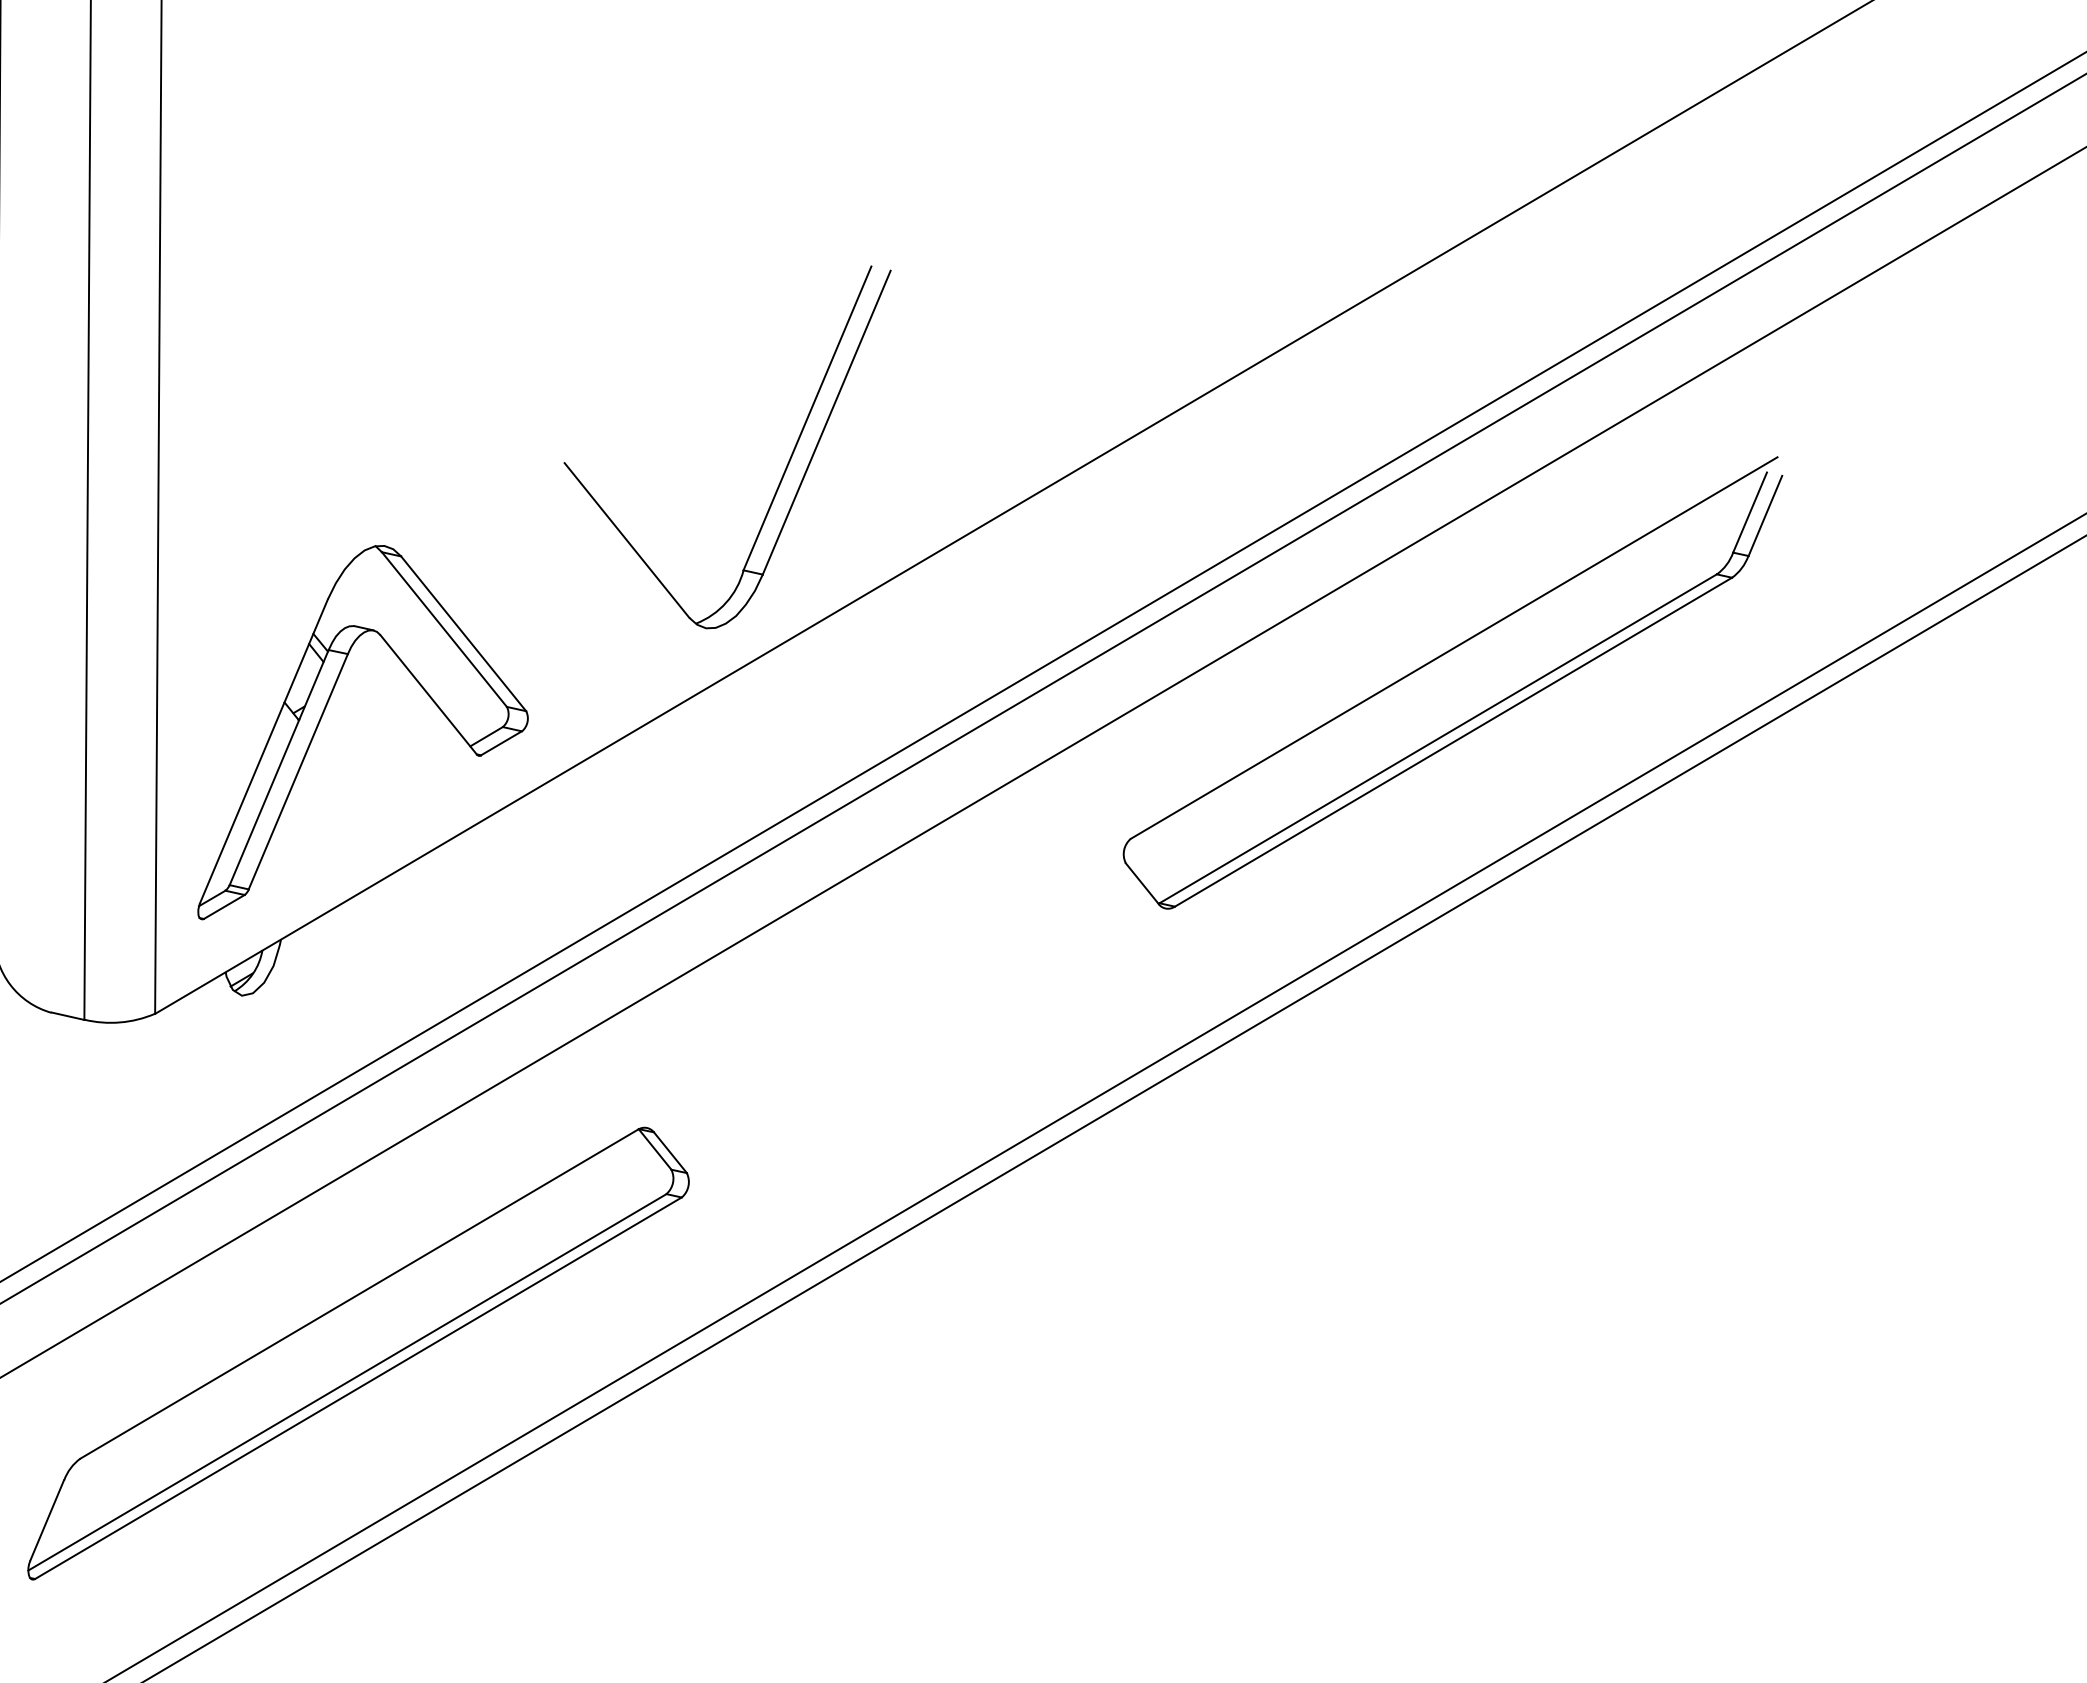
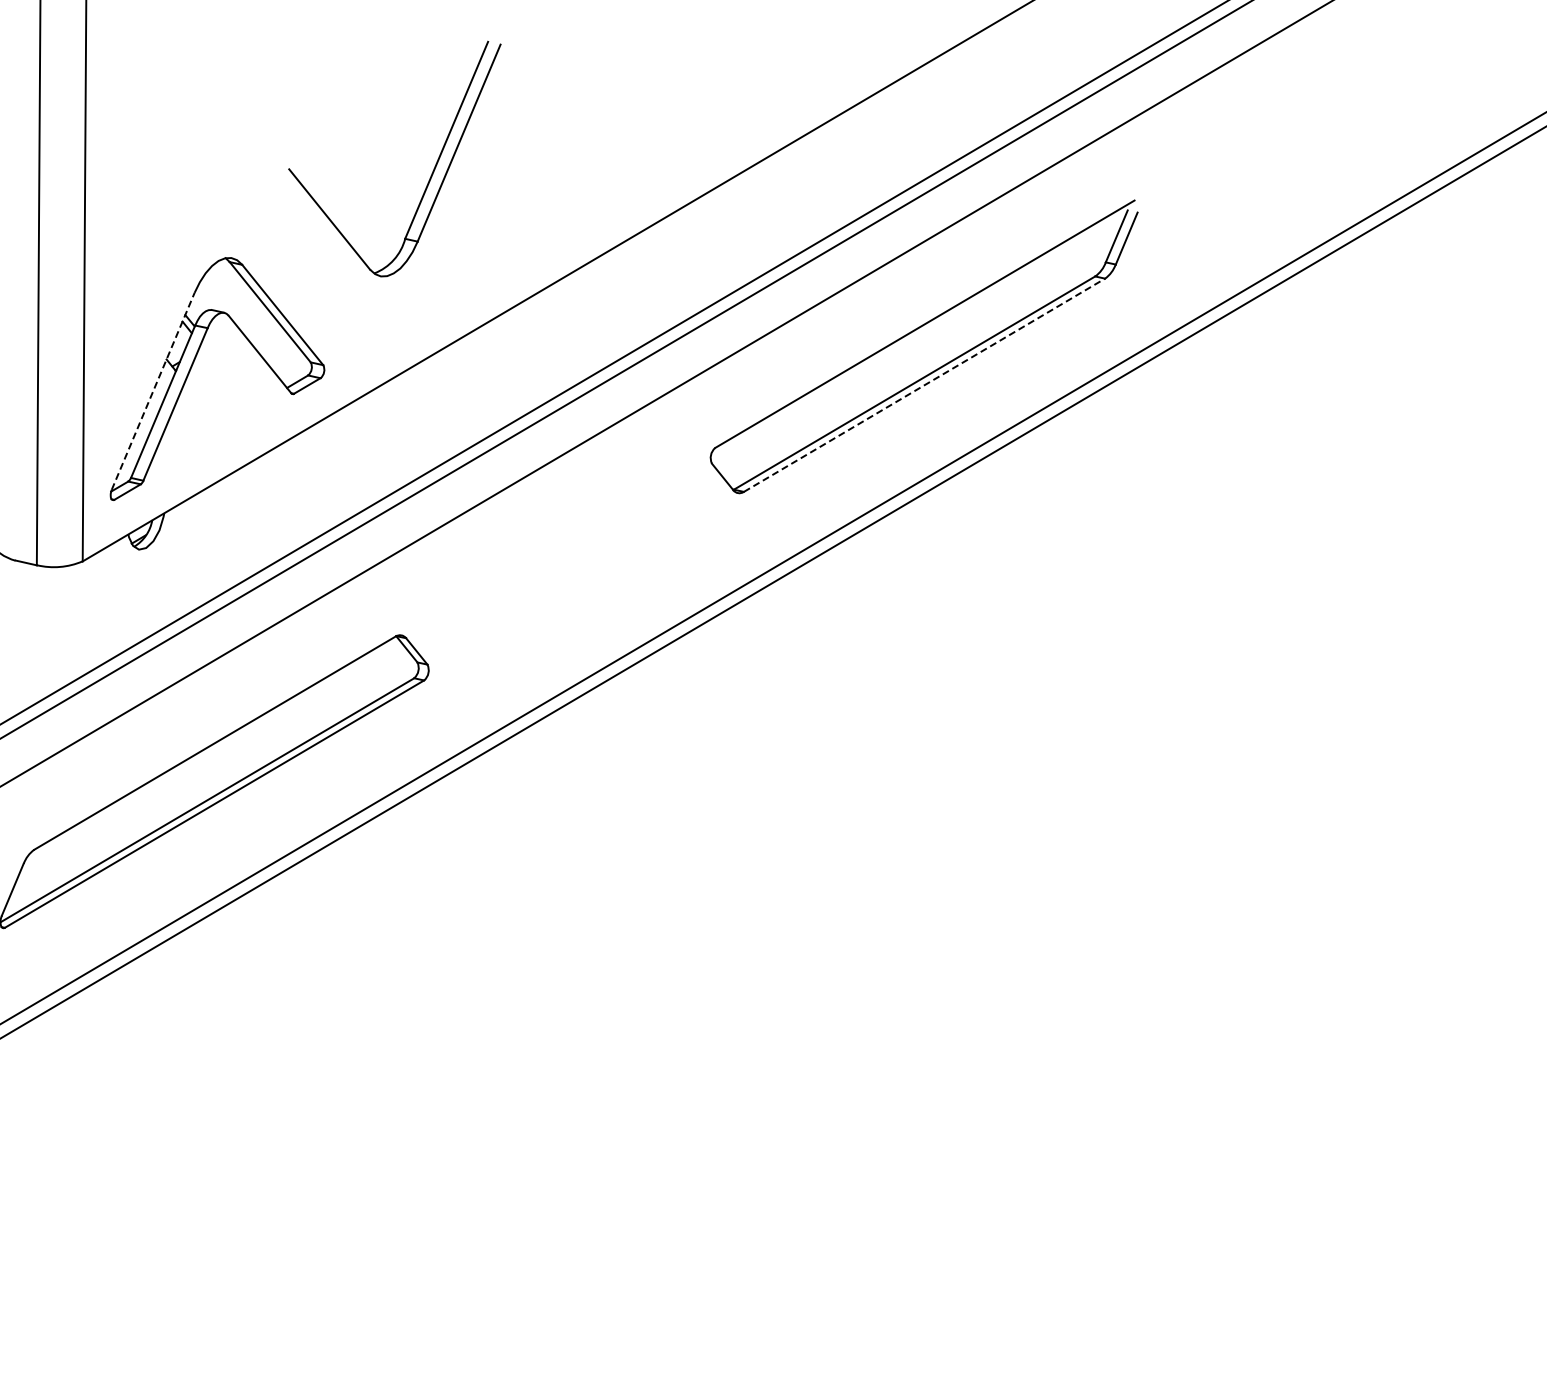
part: (782, 472) -> (430, 175), moved
line: (1453, 742) -> (924, 385), solid -> dashed
line: (264, 751) -> (153, 391), solid -> dashed

